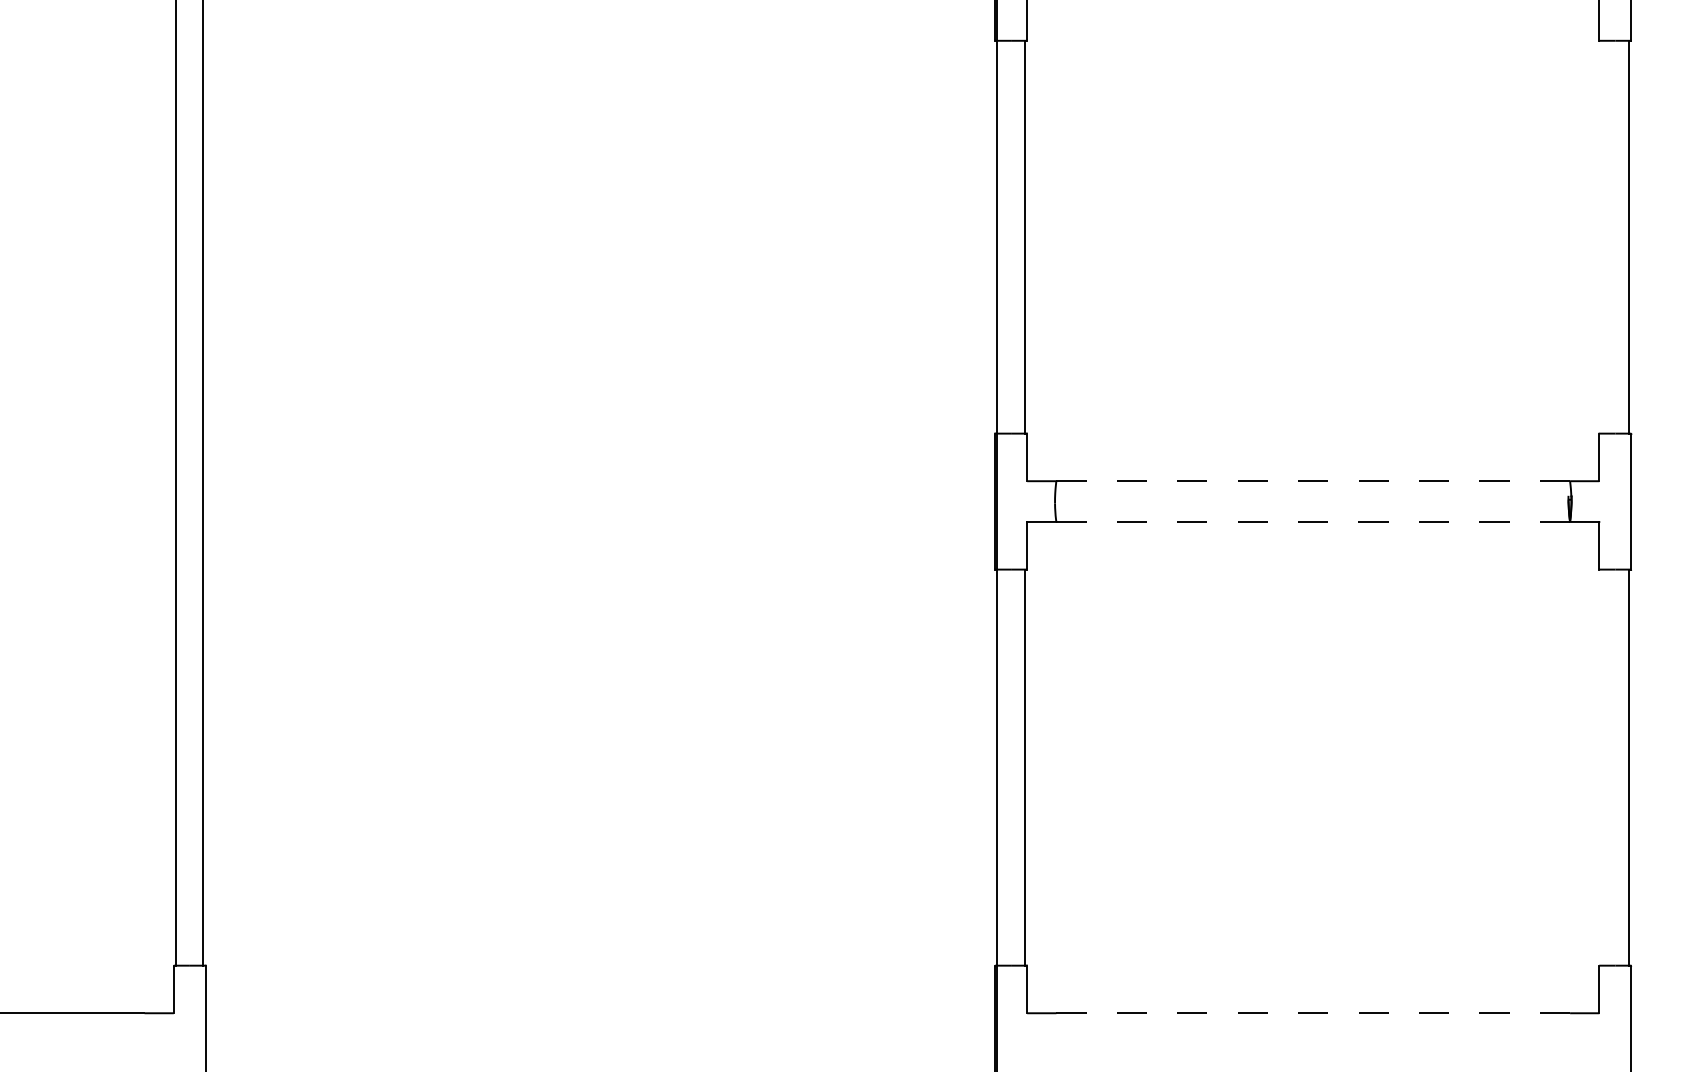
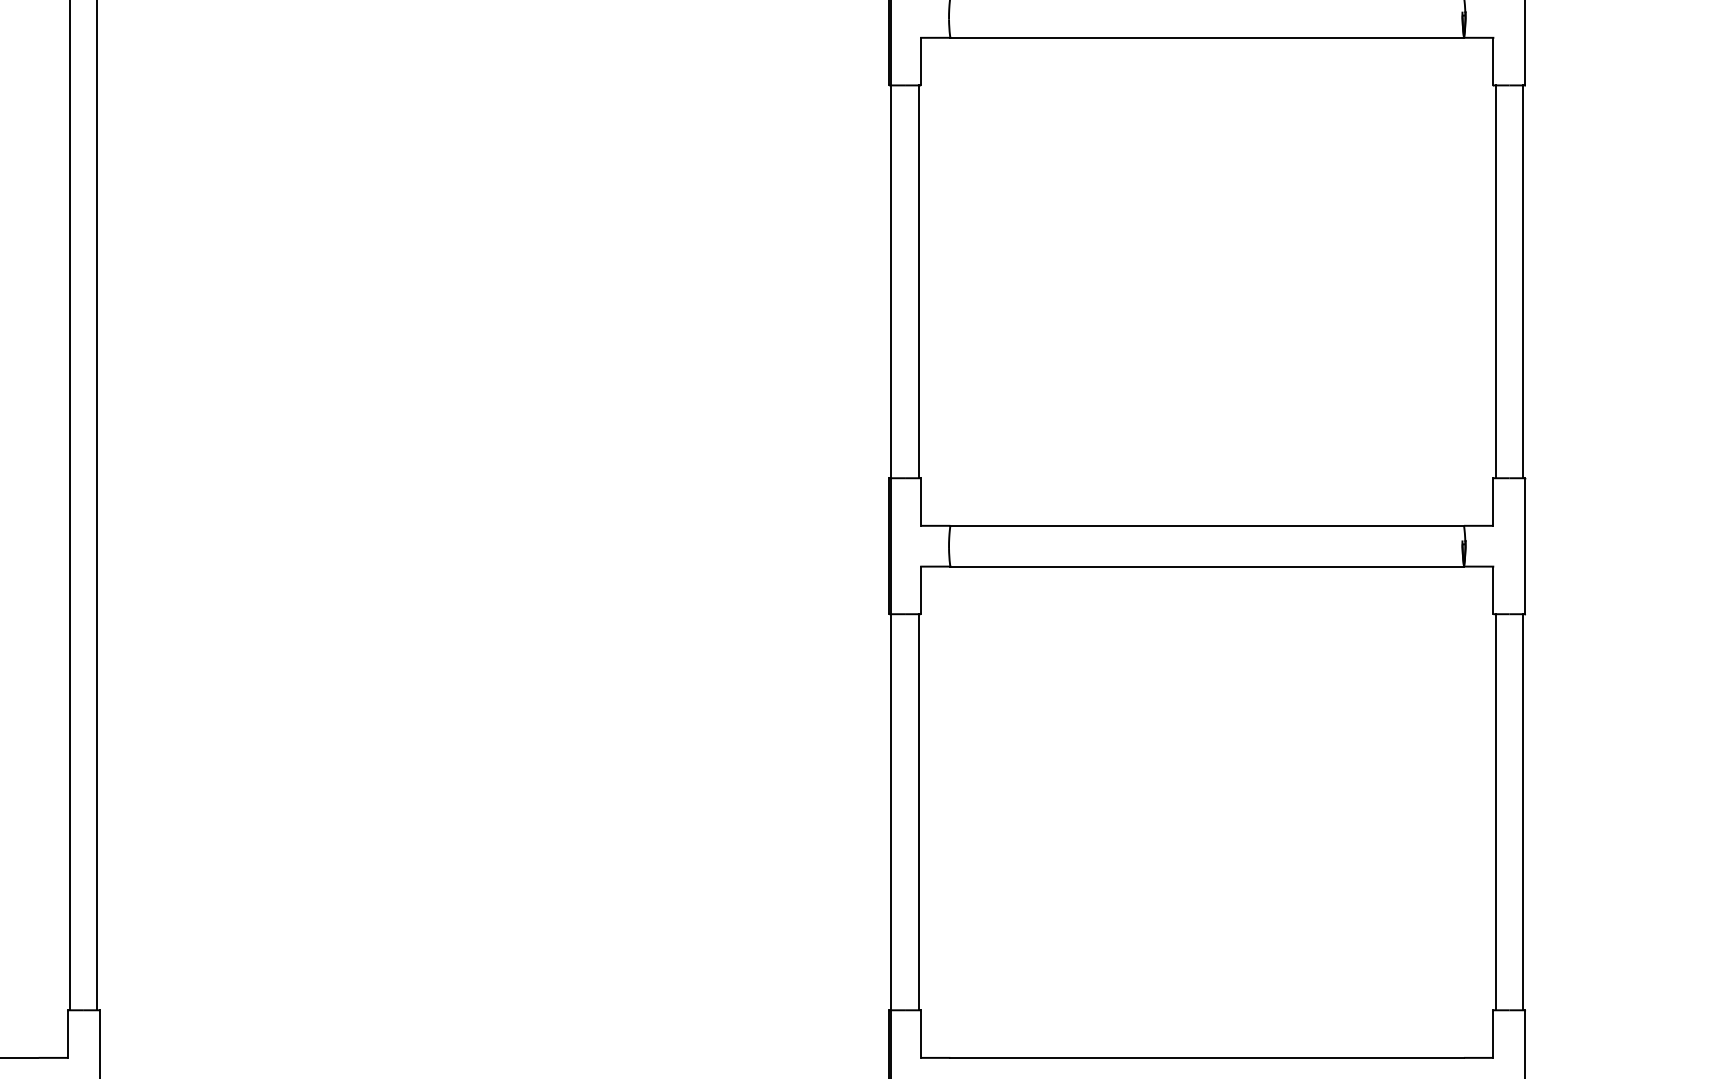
line: (1601, 236) -> (1495, 281), added
line: (1313, 480) -> (1207, 525), dashed -> solid
line: (1313, 521) -> (1207, 566), dashed -> solid
line: (1601, 767) -> (1495, 812), added
line: (1313, 1012) -> (1207, 1057), dashed -> solid

